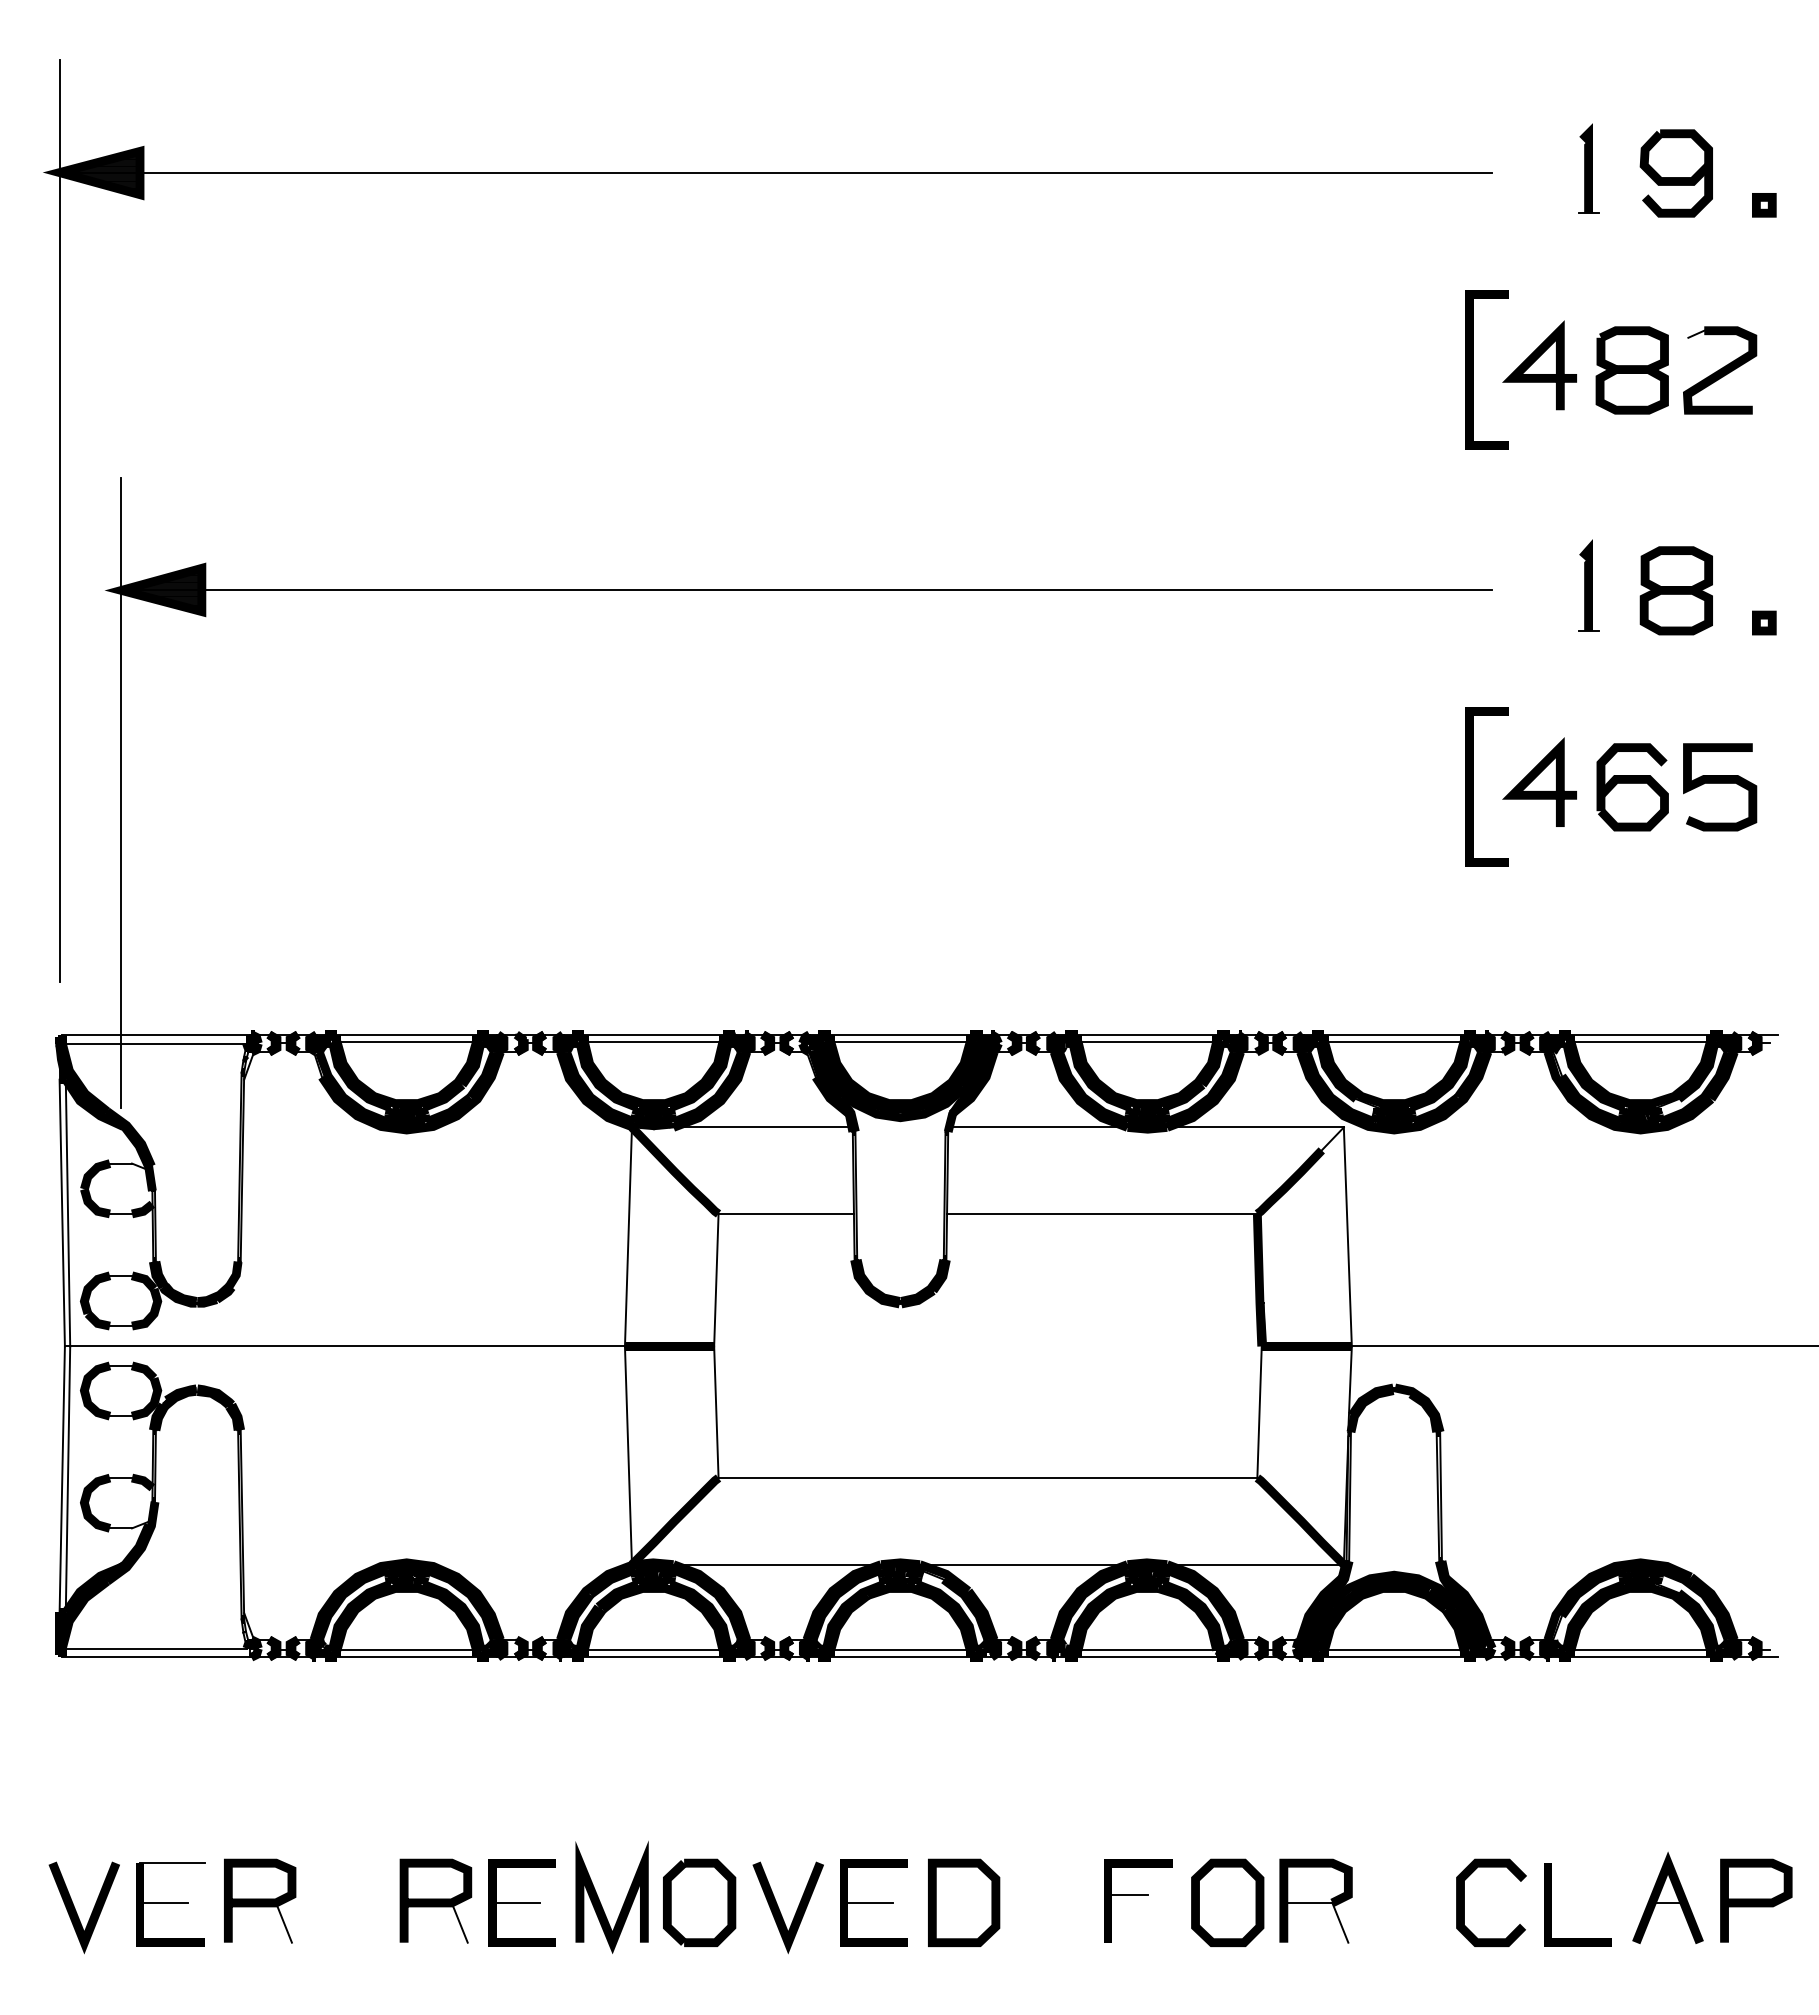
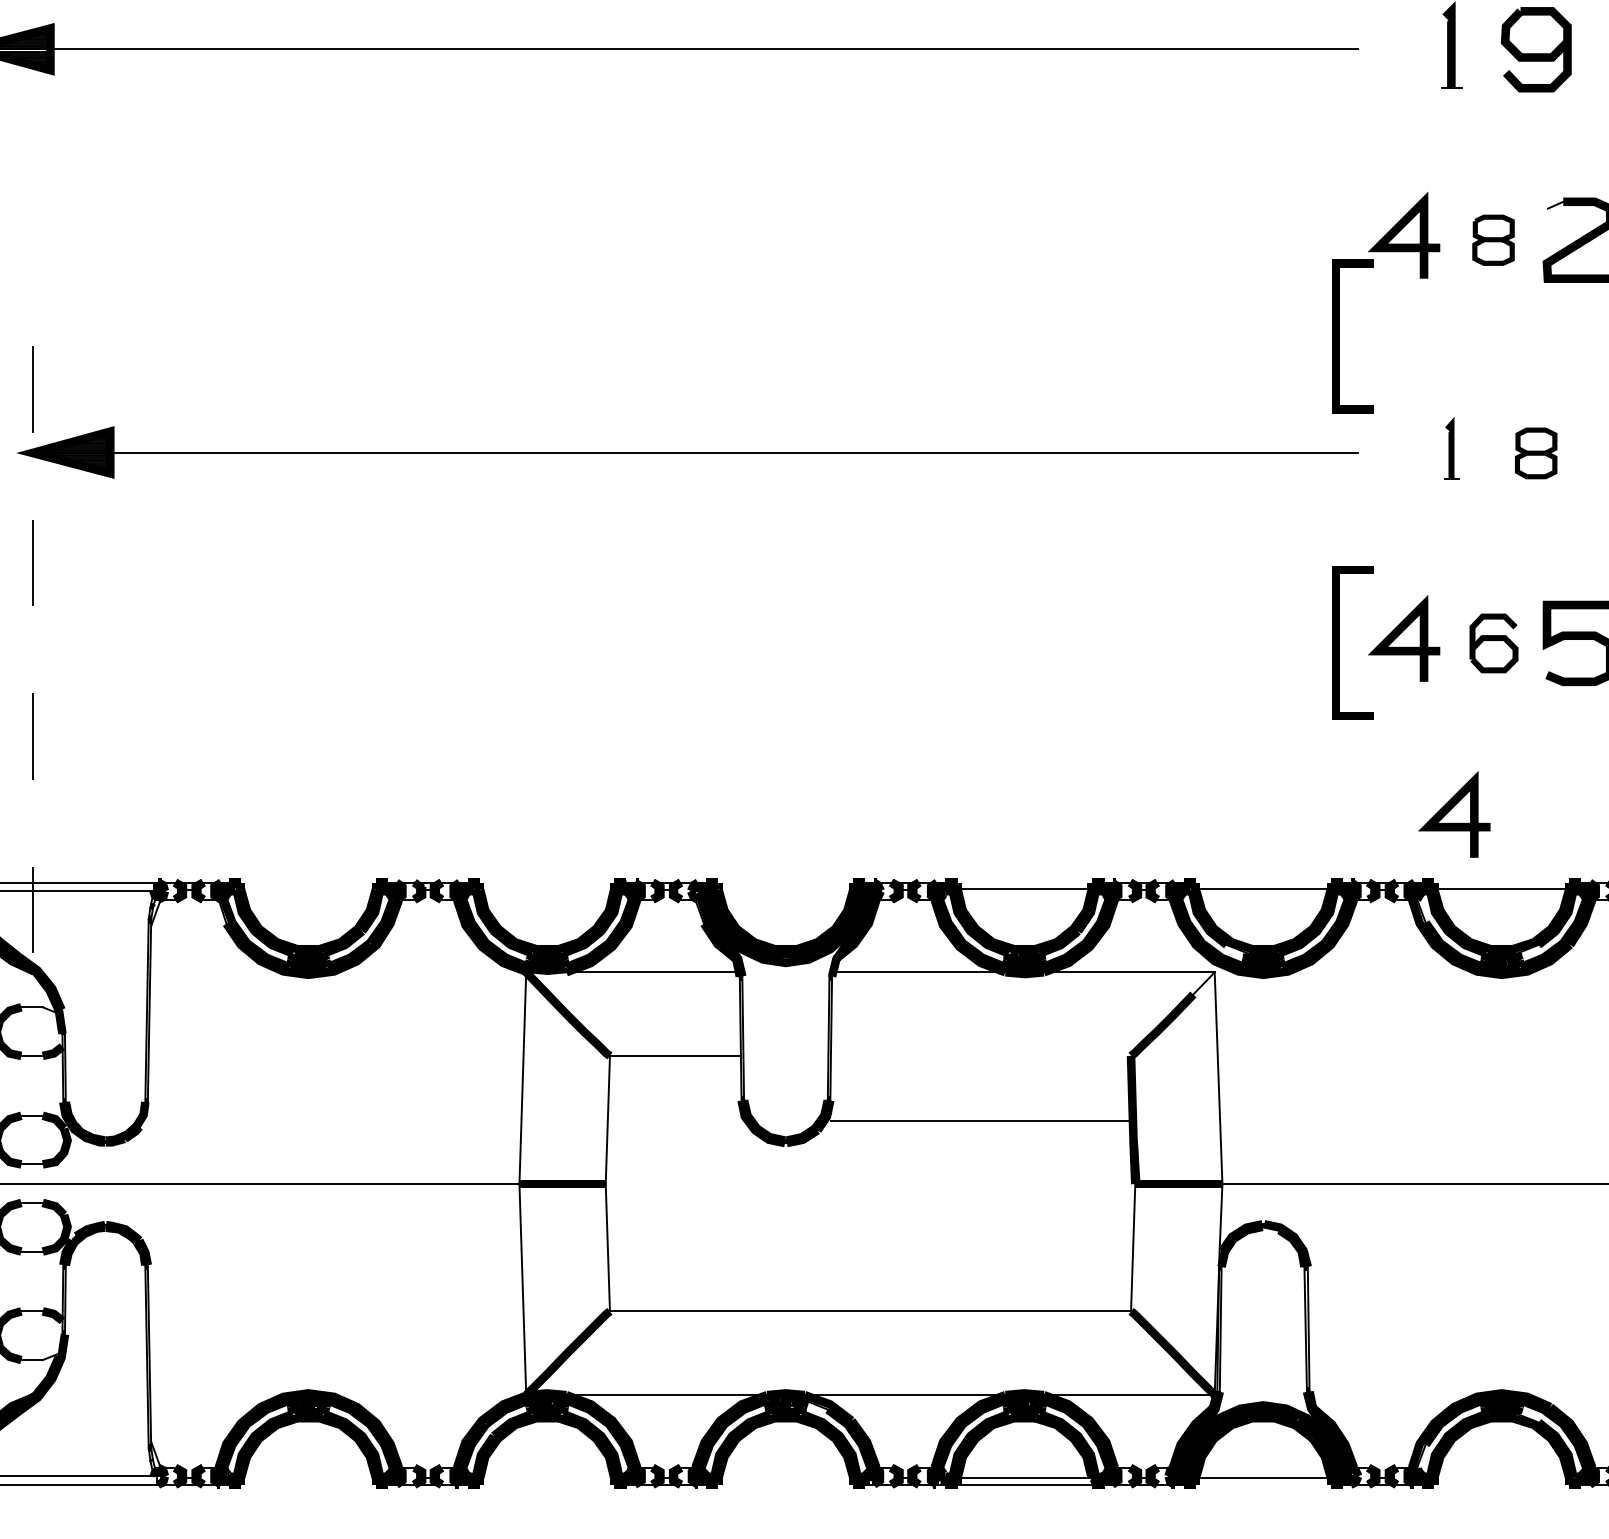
line: (1473, 369) -> (1340, 336), moved
part: (1631, 370) -> (1492, 240), size x0.6
part: (1588, 585) -> (1451, 448), size x0.7
part: (1675, 590) -> (1535, 453), size x0.6
part: (1632, 787) -> (1493, 643), size x0.7
line: (121, 793) -> (32, 649), solid -> dashed
line: (1588, 959) -> (1451, 809), added
line: (406, 1034) -> (308, 882), removed
line: (653, 1034) -> (547, 882), removed
line: (900, 1034) -> (785, 882), removed
line: (1147, 1034) -> (1024, 882), removed
line: (1394, 1034) -> (1263, 882), removed
line: (1640, 1034) -> (1501, 882), removed
line: (406, 1041) -> (308, 889), removed
line: (653, 1041) -> (547, 889), removed
line: (900, 1041) -> (785, 889), removed
line: (1102, 1213) -> (981, 1120), moved
line: (406, 1650) -> (308, 1478), removed
line: (653, 1650) -> (547, 1478), removed
line: (900, 1650) -> (785, 1478), removed
line: (1640, 1650) -> (1501, 1478), removed
line: (406, 1657) -> (308, 1484), removed
line: (653, 1657) -> (547, 1484), removed
line: (900, 1657) -> (785, 1484), removed
line: (1394, 1657) -> (1263, 1484), removed
line: (1640, 1657) -> (1501, 1484), removed

